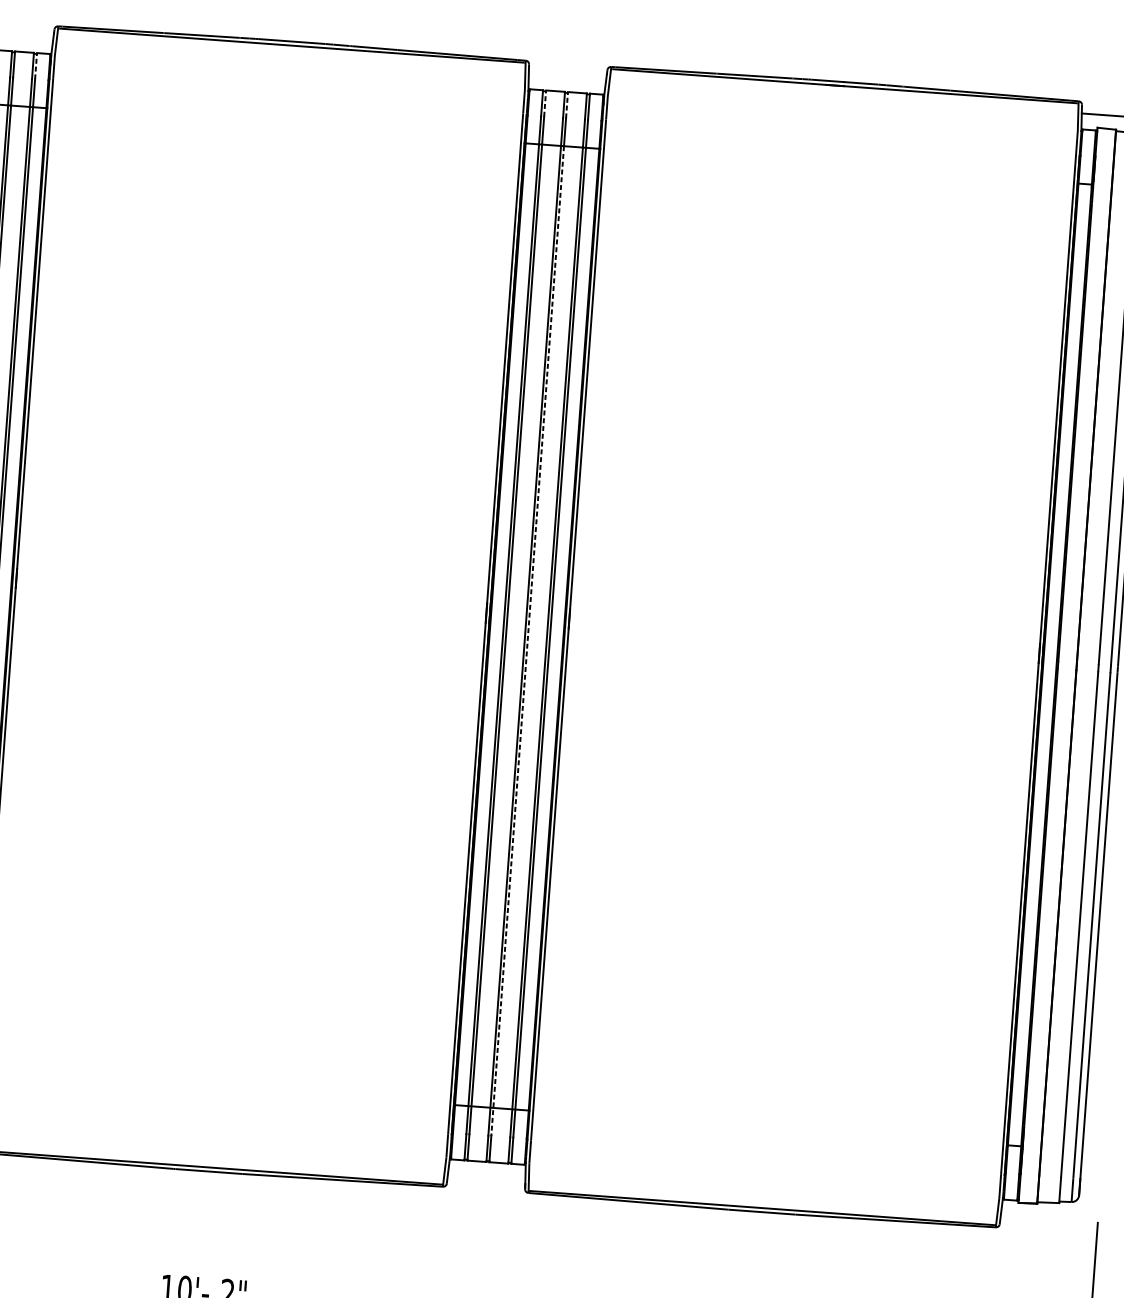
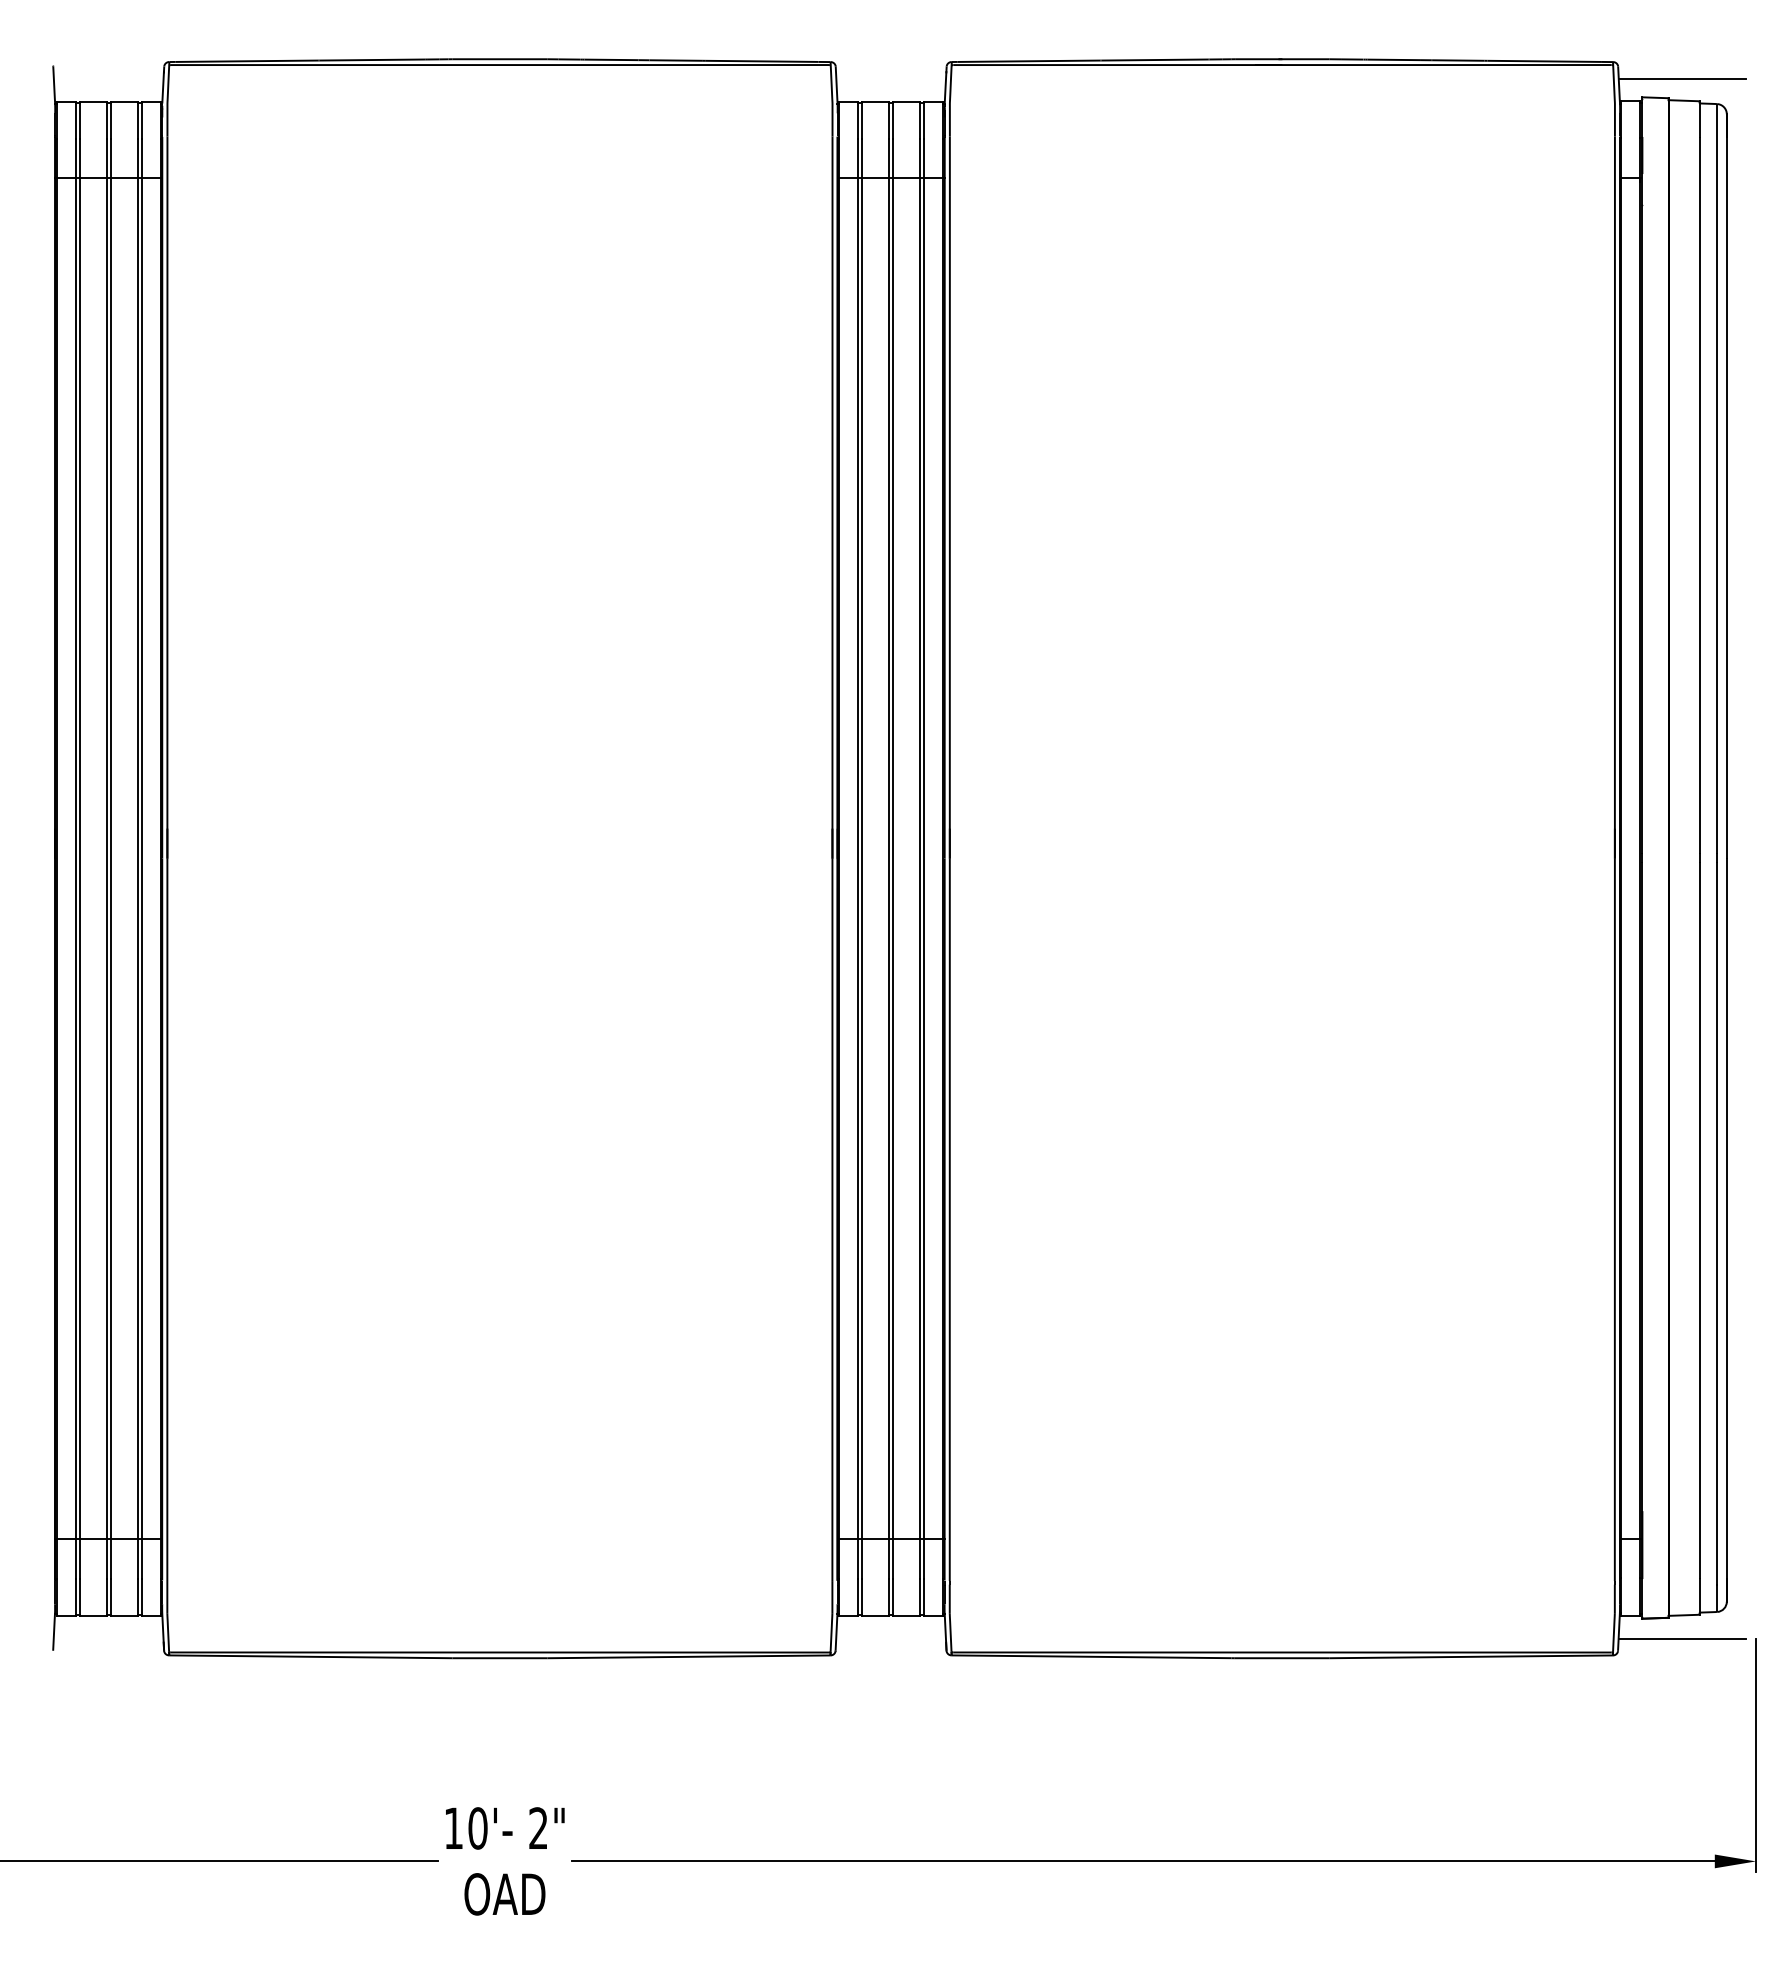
line: (36, 66) -> (142, 120), dashed -> solid
line: (545, 103) -> (862, 120), dashed -> solid
line: (567, 105) -> (893, 120), dashed -> solid
line: (527, 641) -> (893, 879), dashed -> solid
line: (1045, 1218) -> (1681, 1638), added

